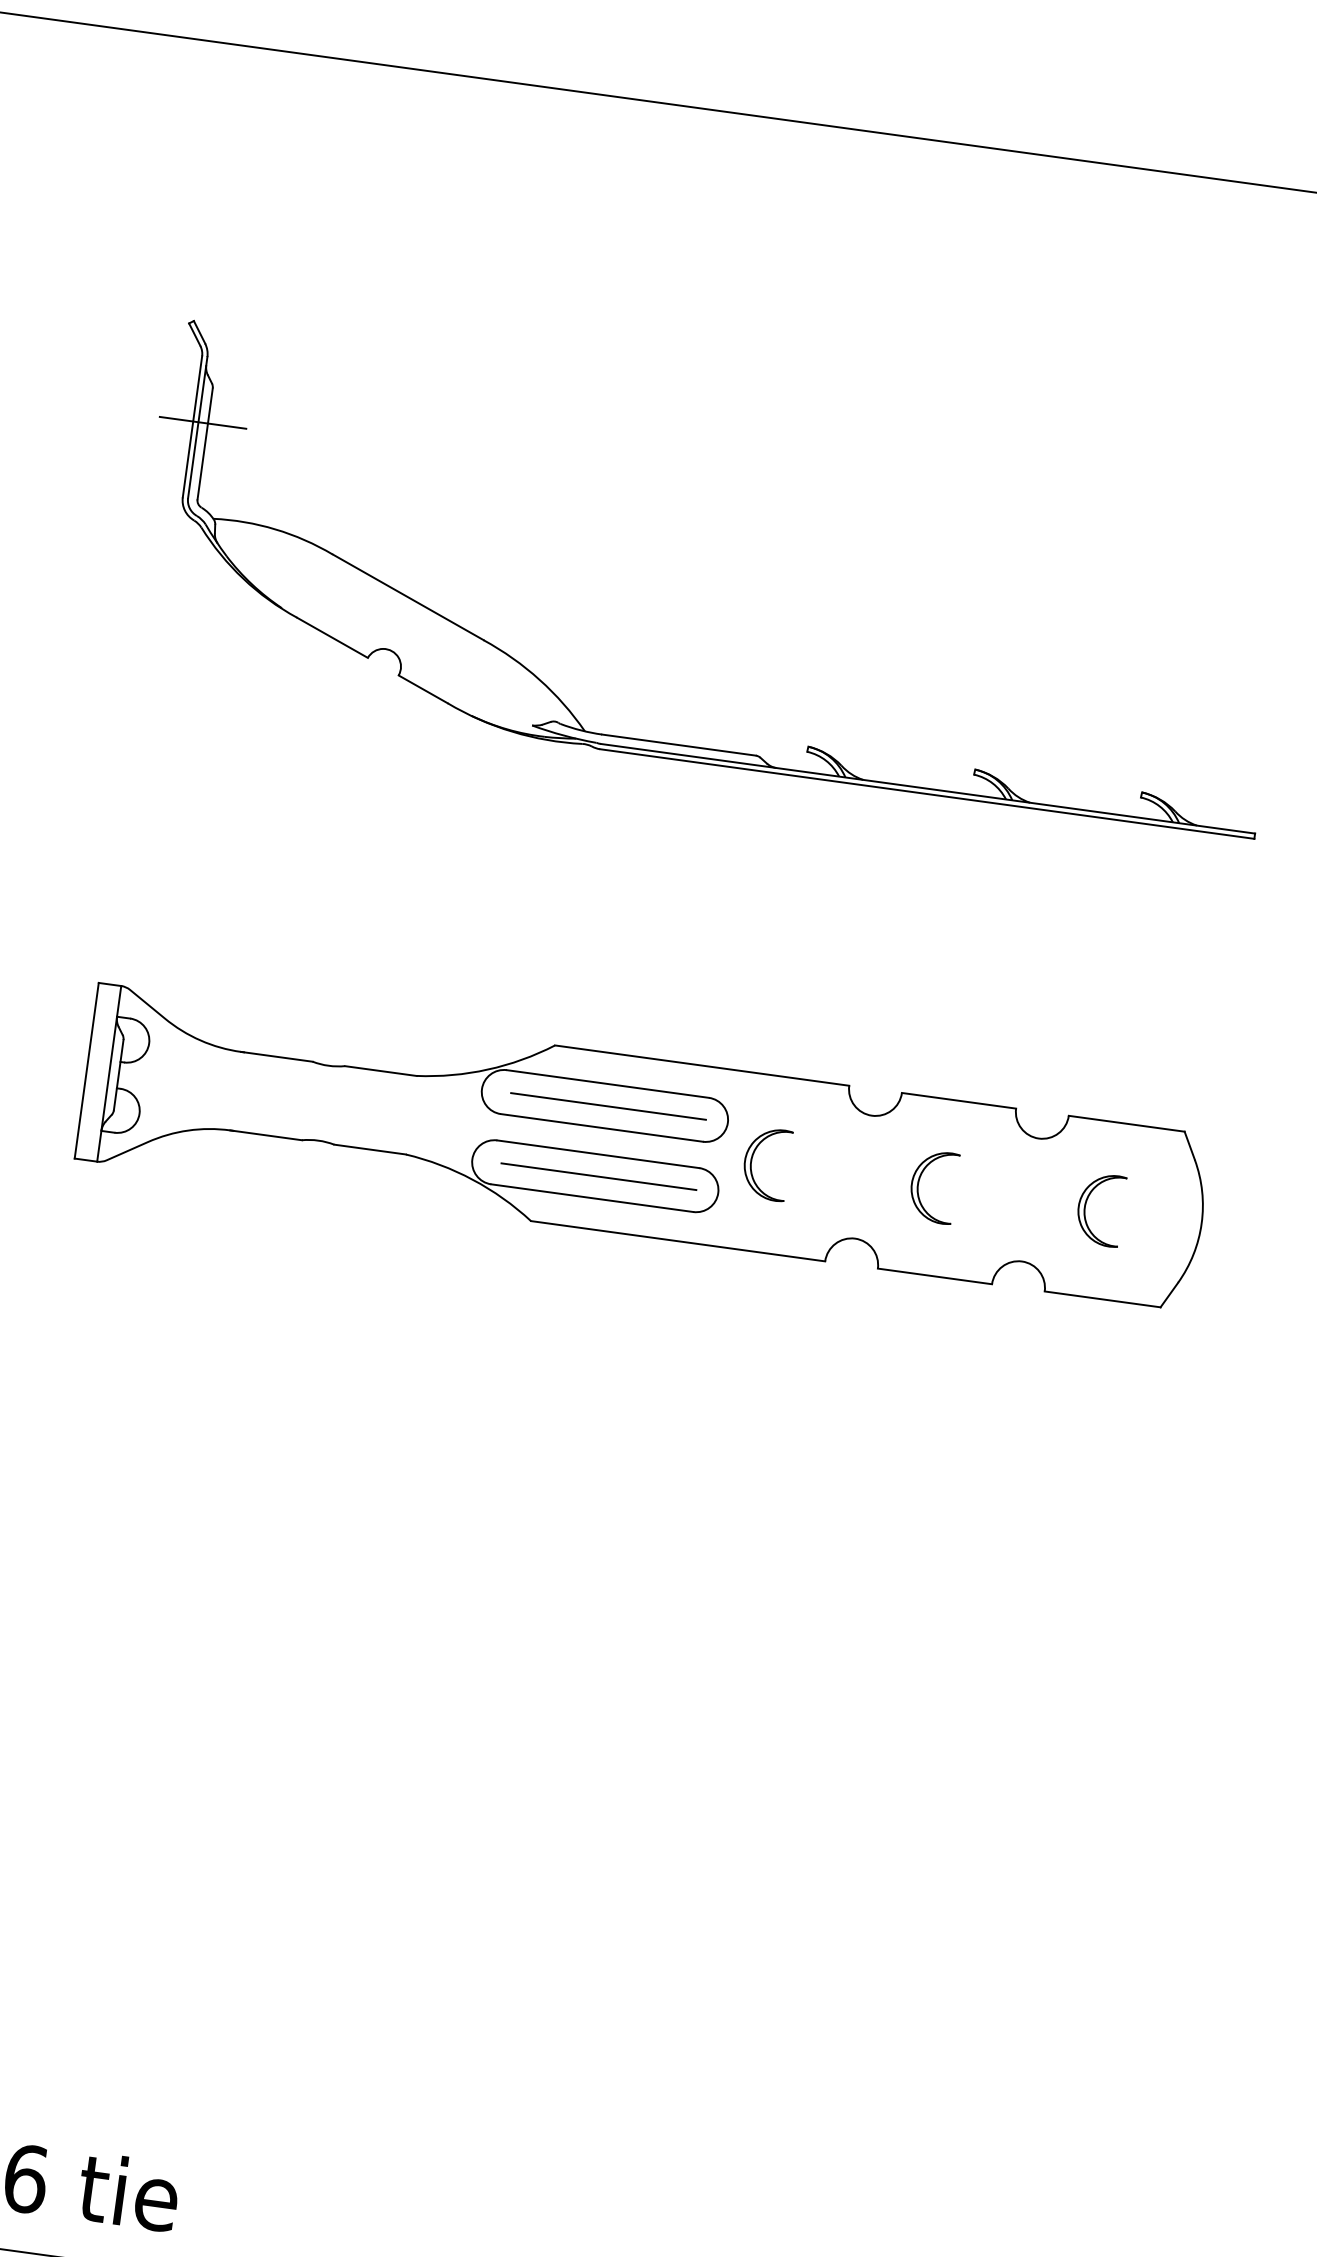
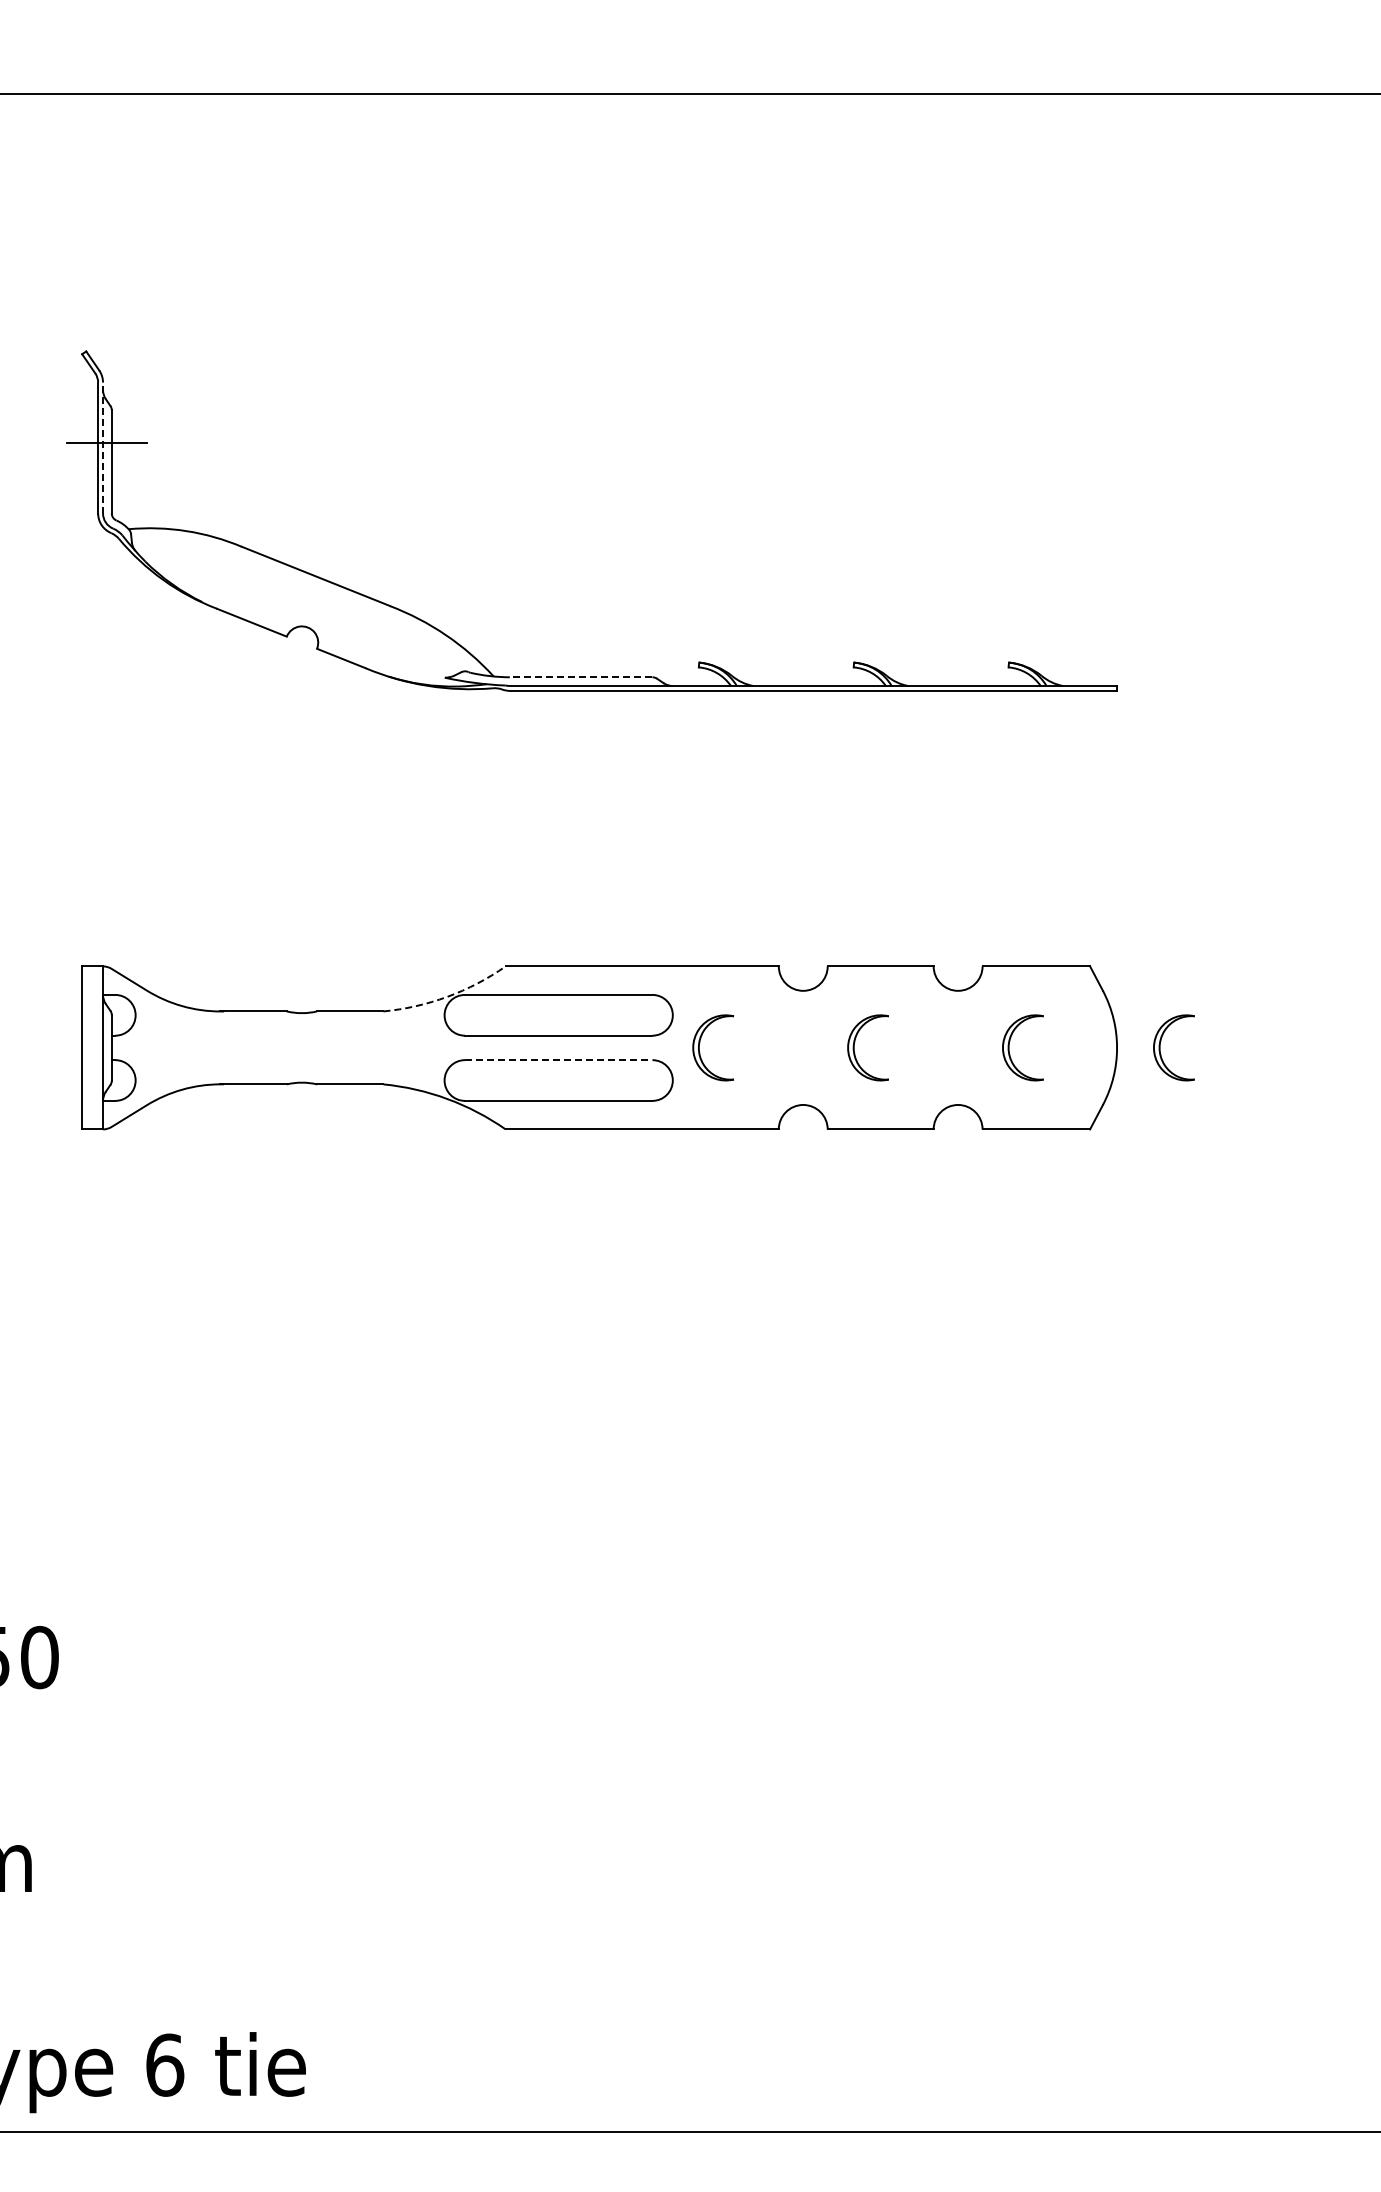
line: (198, 427) -> (103, 447), solid -> dashed
line: (678, 745) -> (580, 677), solid -> dashed
arc: (487, 1069) -> (447, 996), solid -> dashed
line: (607, 1106) -> (561, 1015), removed
line: (598, 1154) -> (558, 1060), solid -> dashed
line: (598, 1176) -> (561, 1080), removed
part: (1248, 1229) -> (1160, 1047), added

